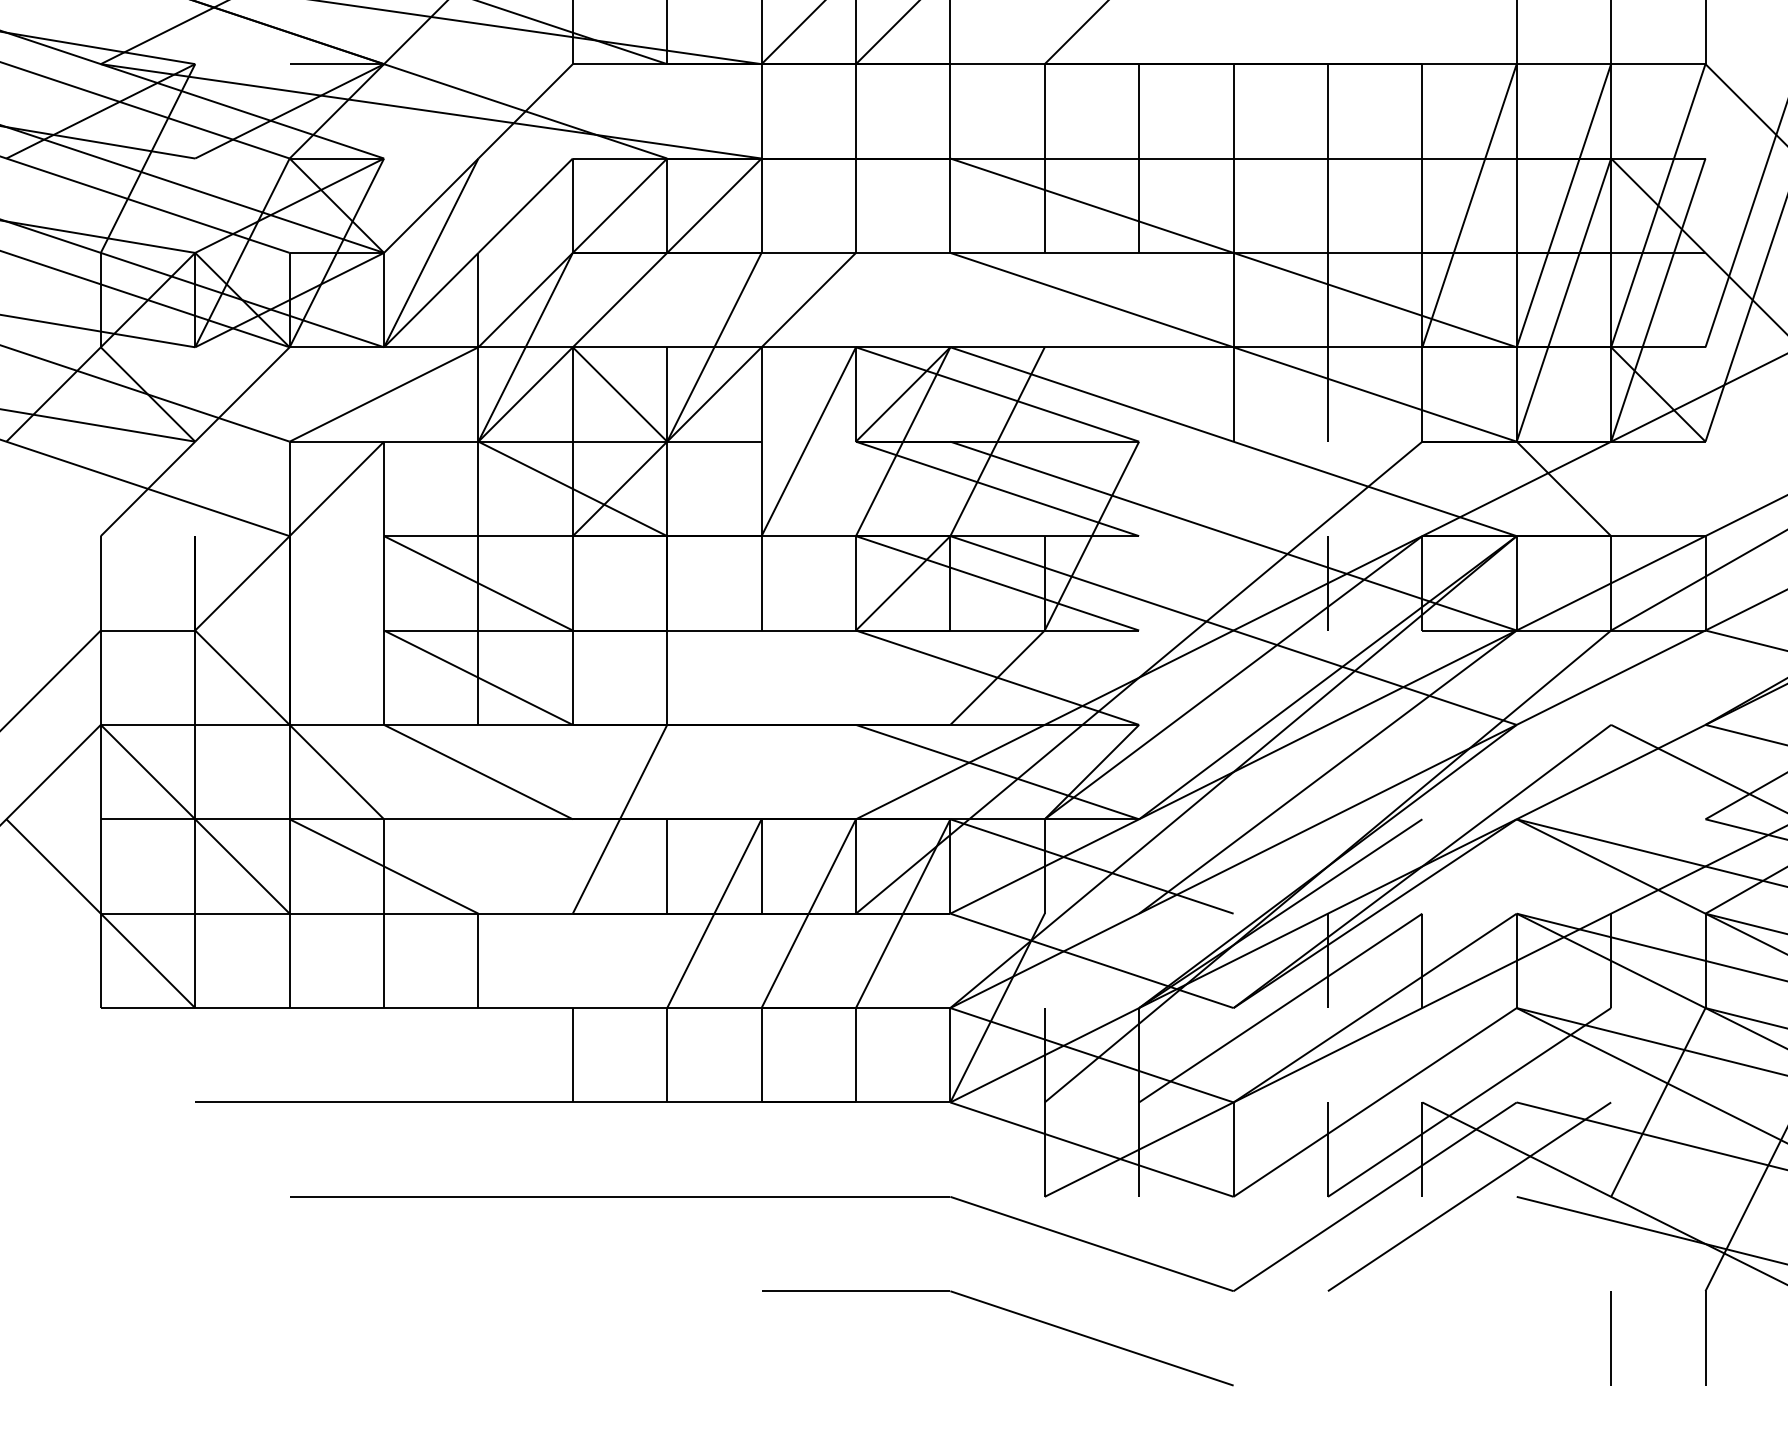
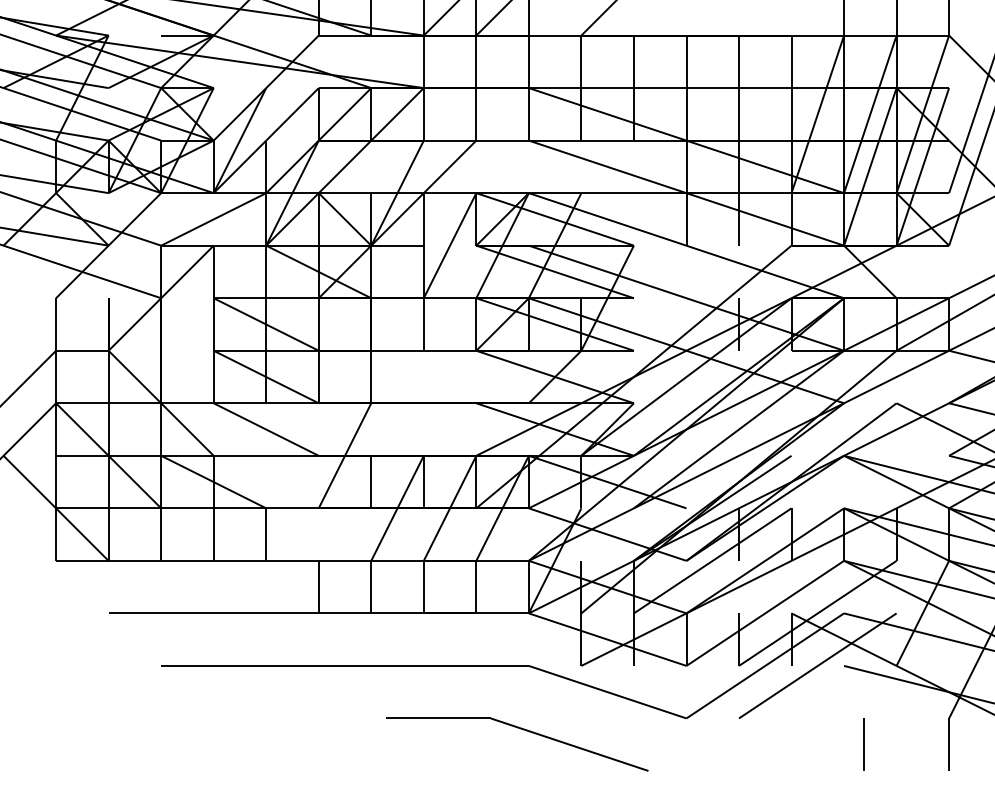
part: (1009, 1312) -> (523, 730), moved
line: (1610, 1338) -> (863, 744), moved

